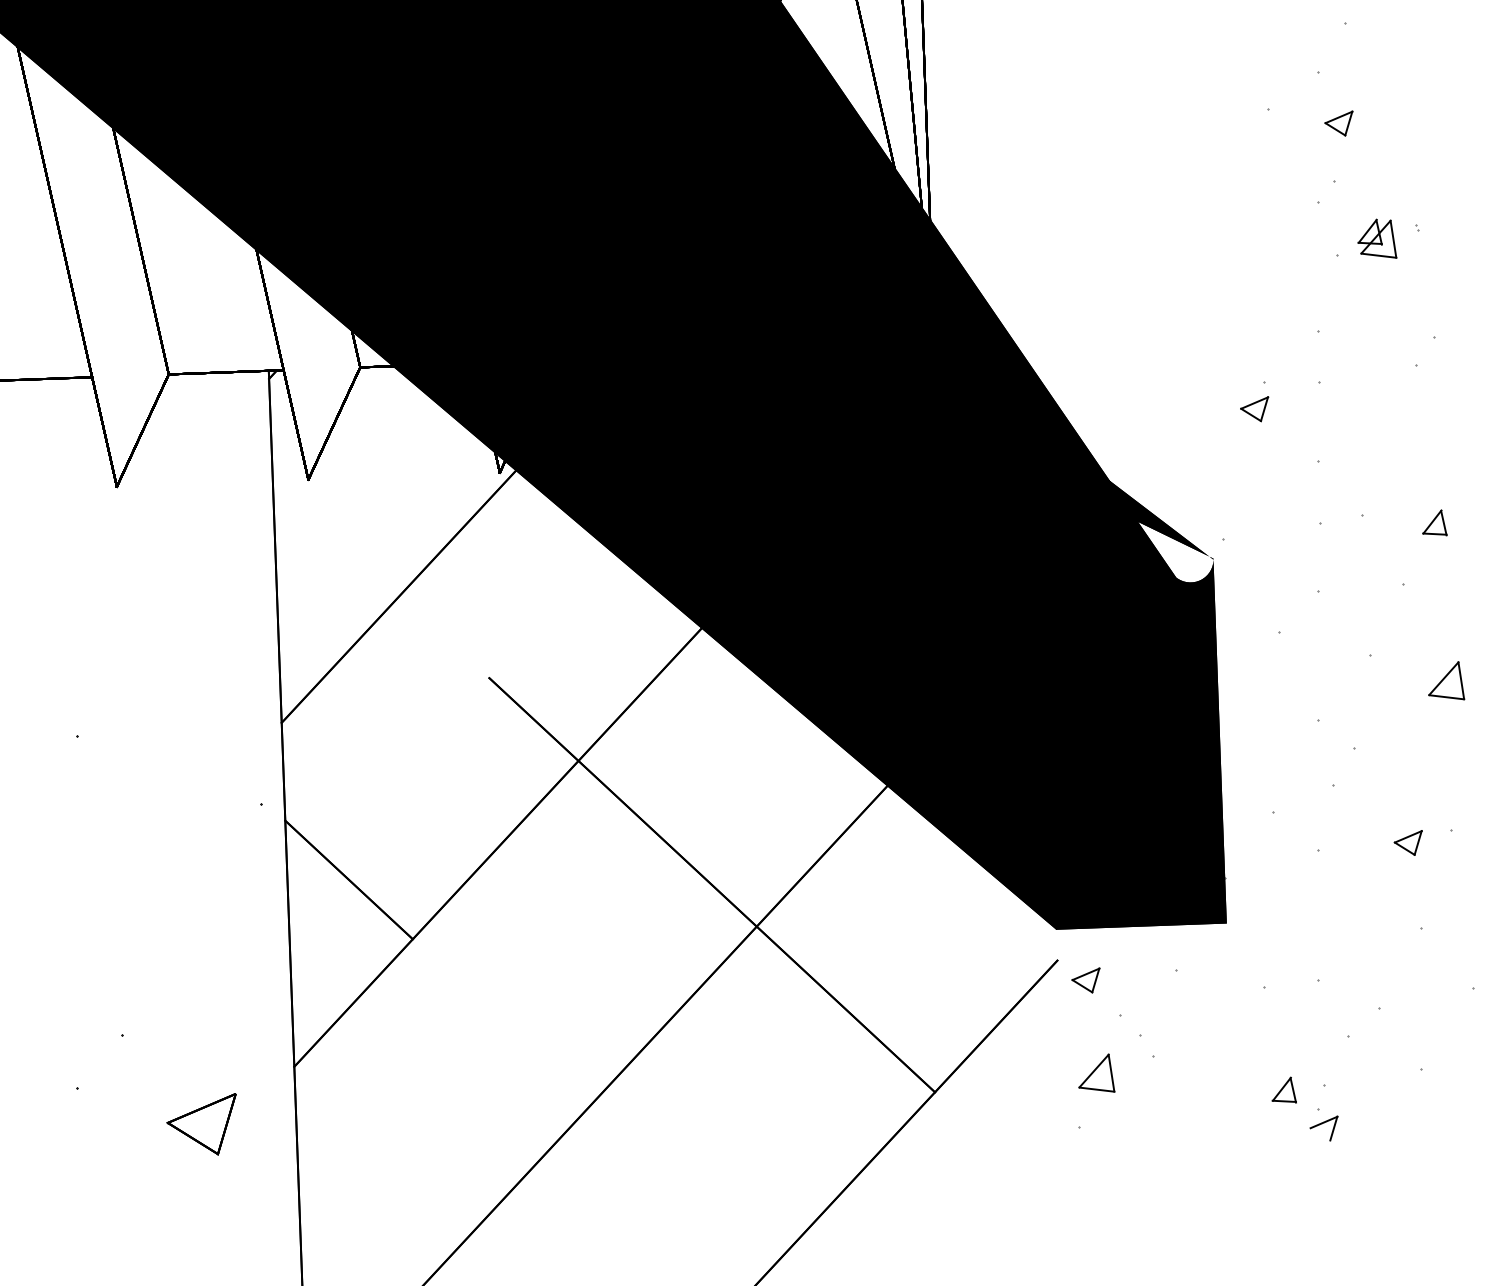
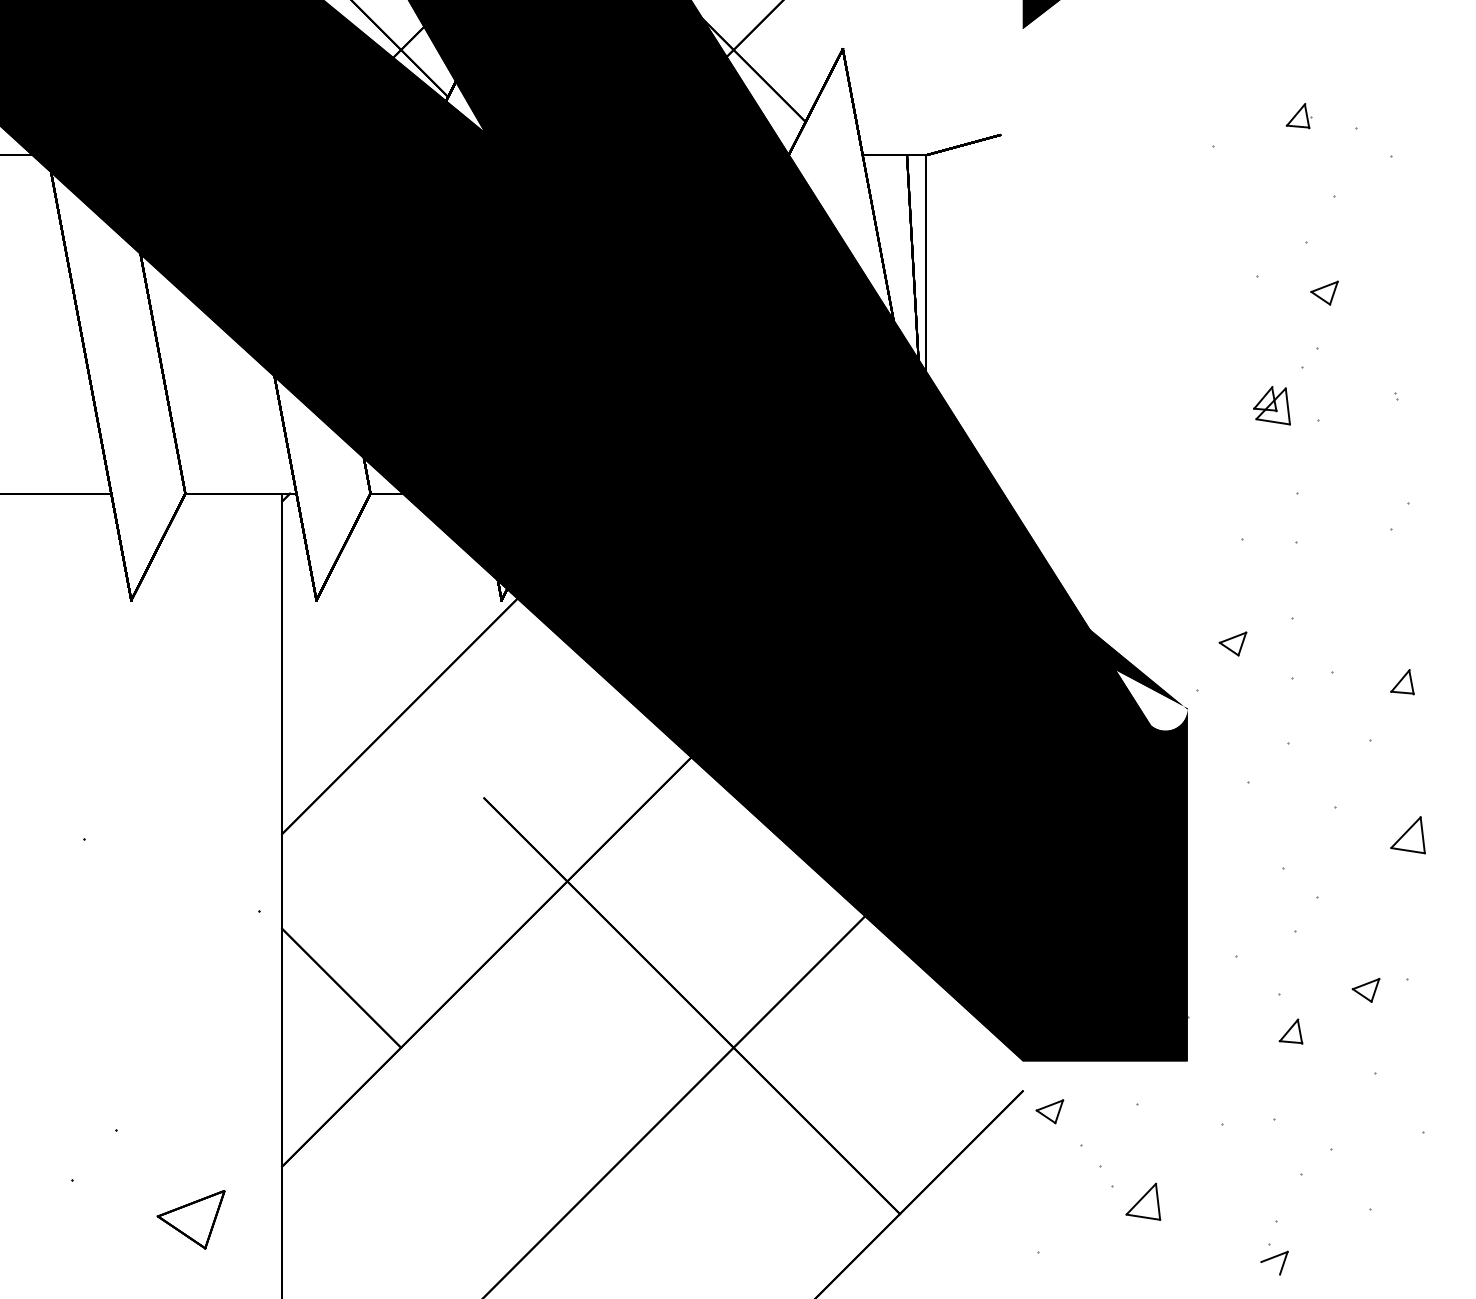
part: (1376, 238) -> (1271, 405), moved
part: (1254, 409) -> (1232, 643), moved
part: (1096, 1073) -> (1143, 1201), moved
part: (1283, 1090) -> (1290, 1031), moved

